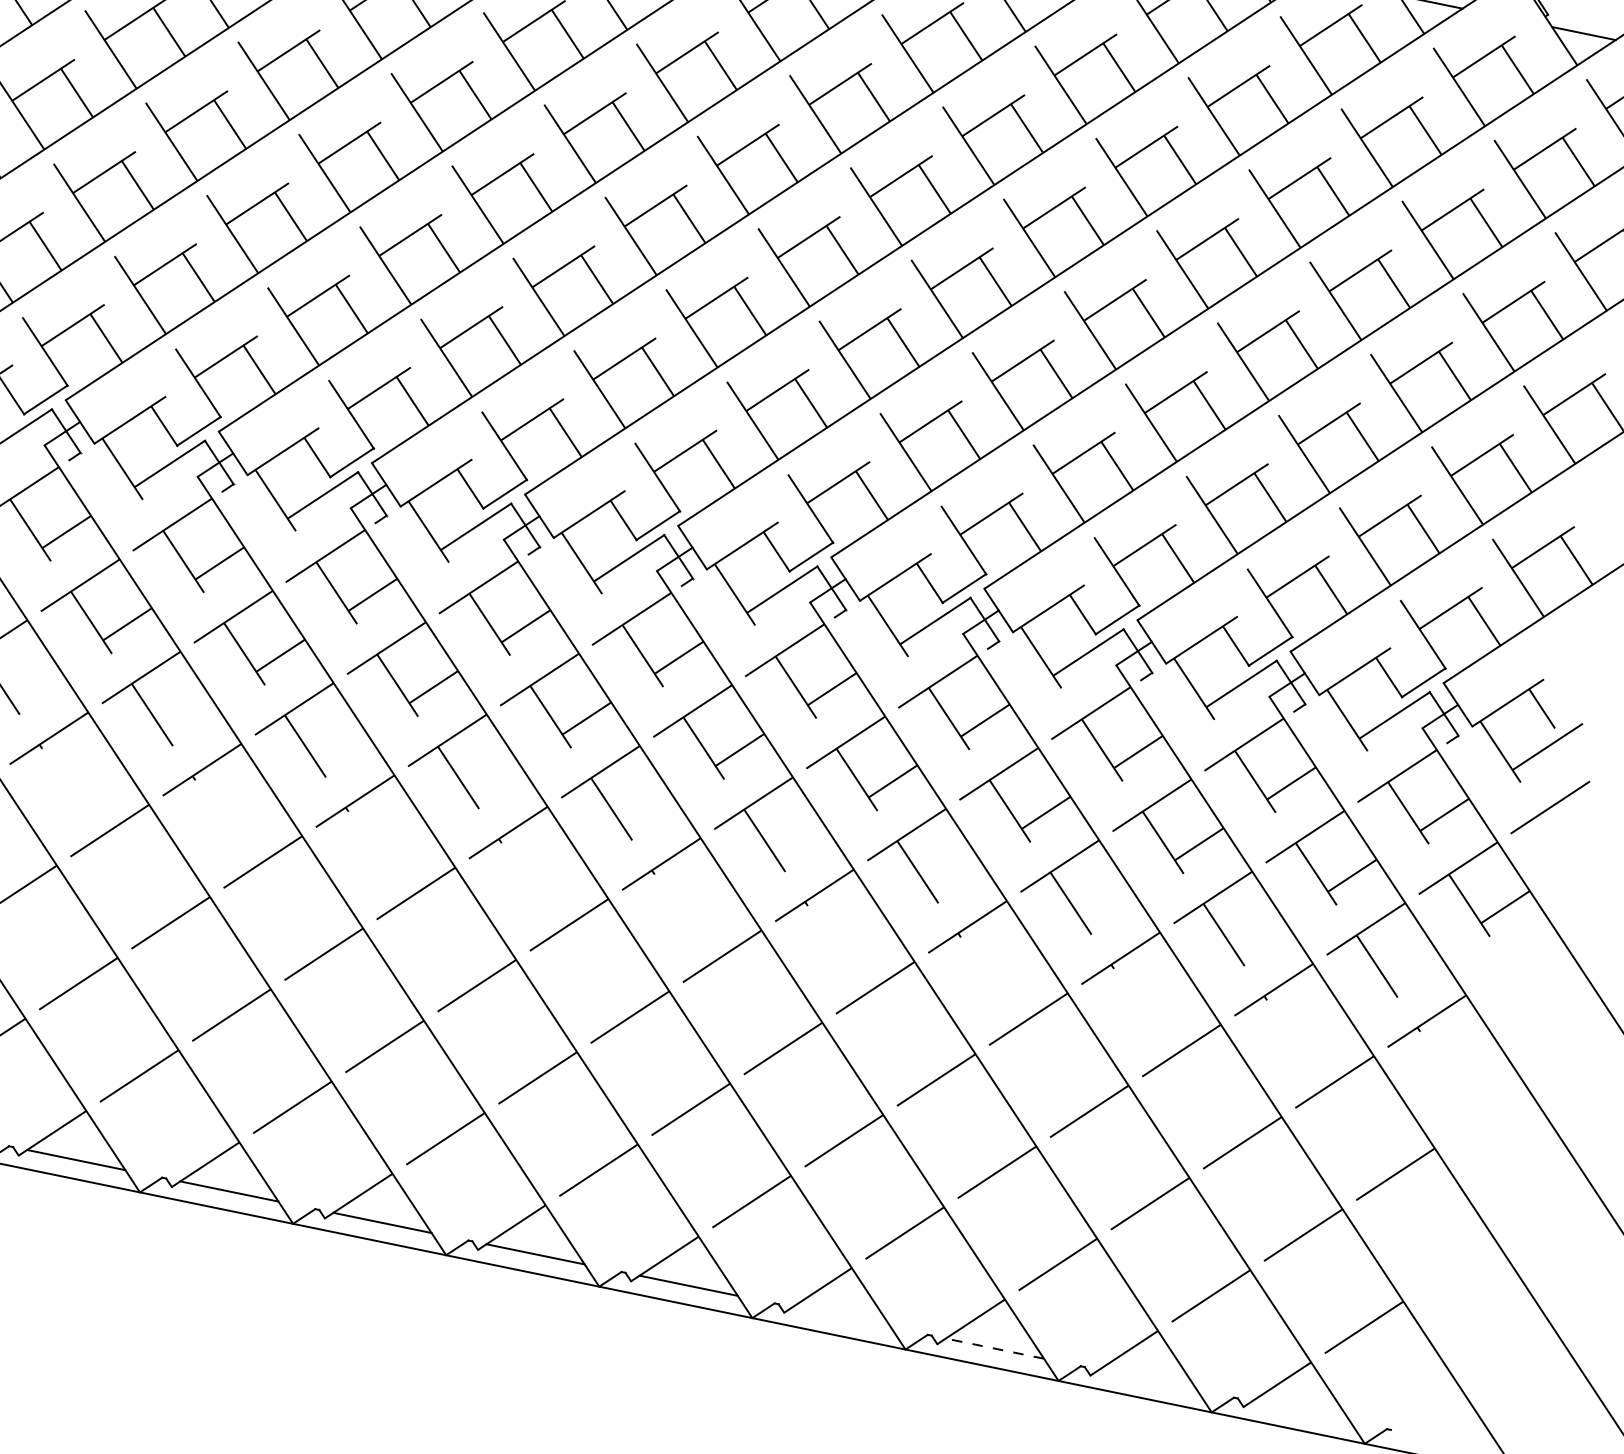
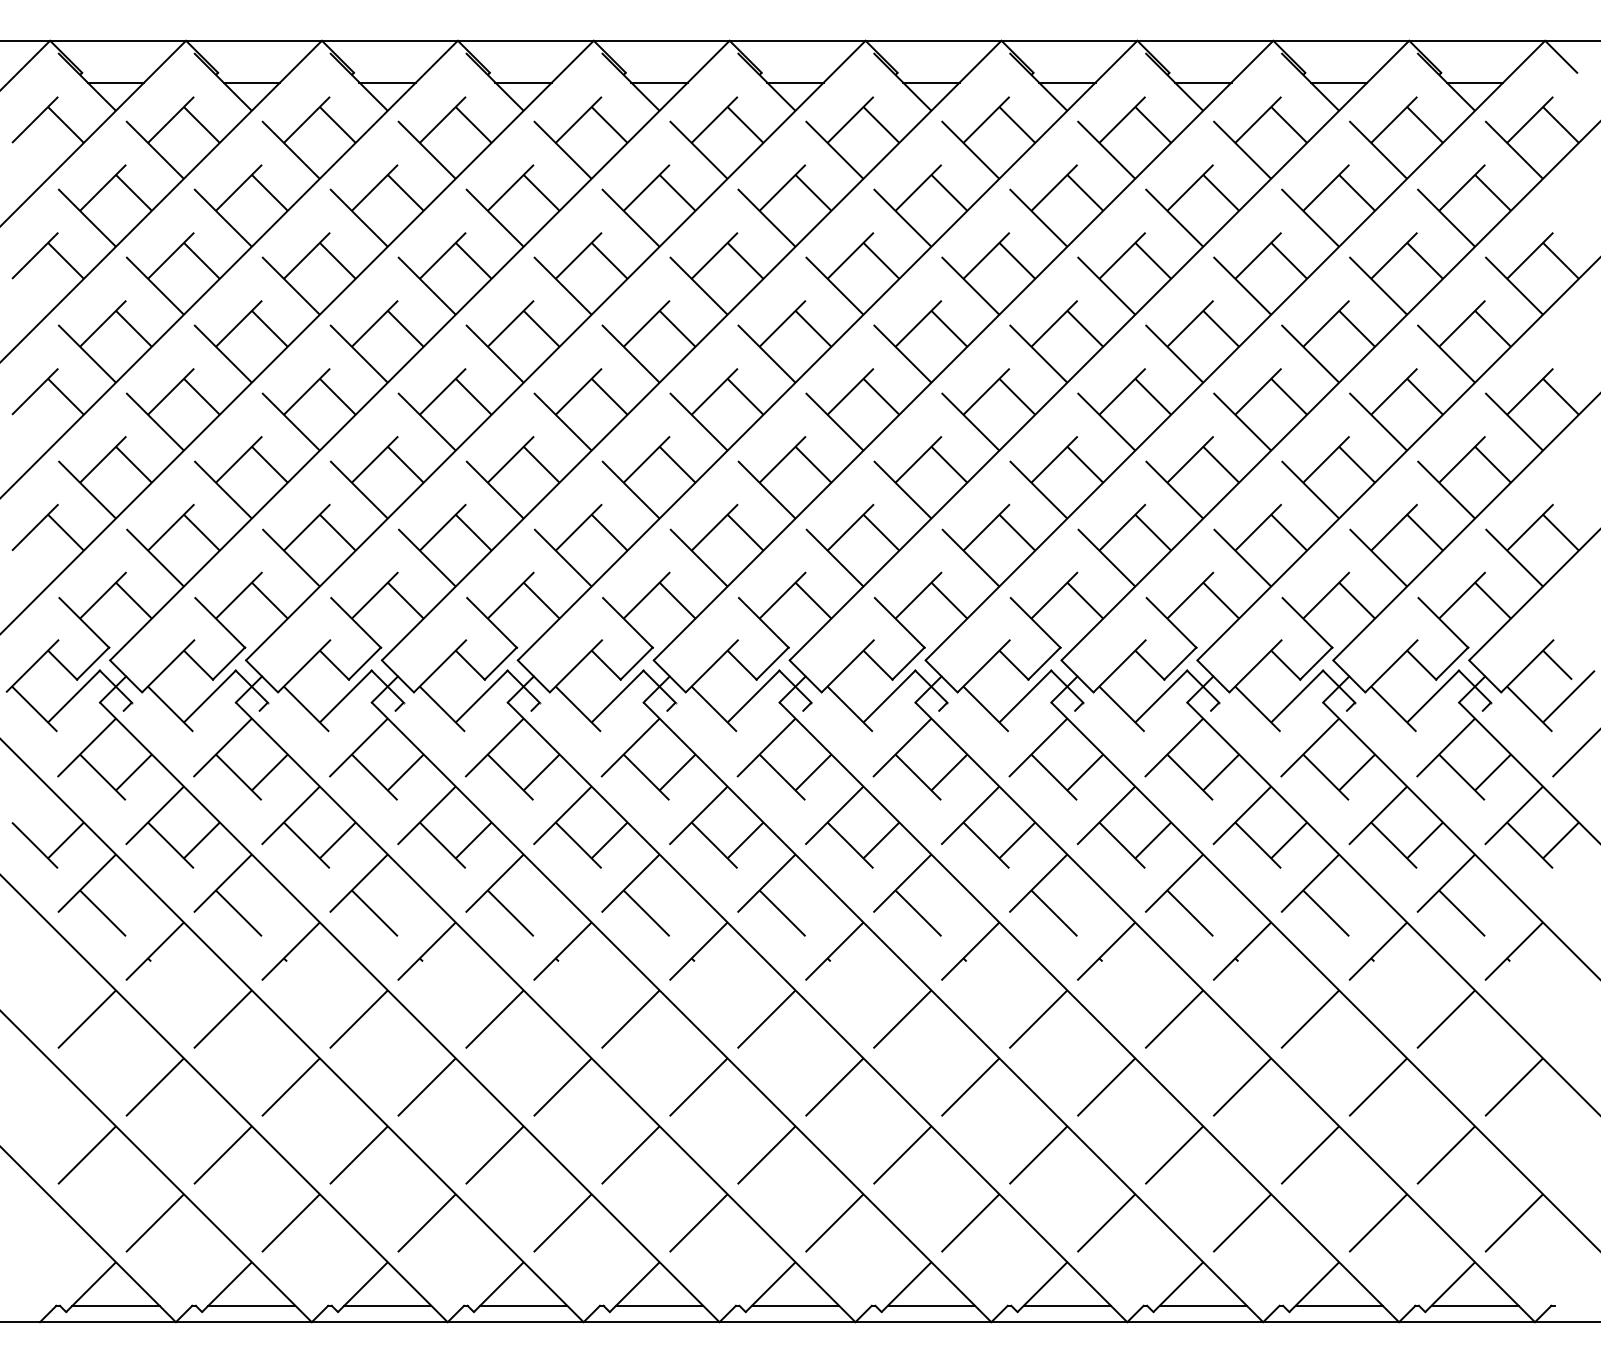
line: (840, 1316) -> (1066, 1305), added
line: (995, 1348) -> (1203, 1305), dashed -> solid
line: (1147, 1379) -> (1338, 1305), added
line: (1300, 1411) -> (1474, 1305), added

